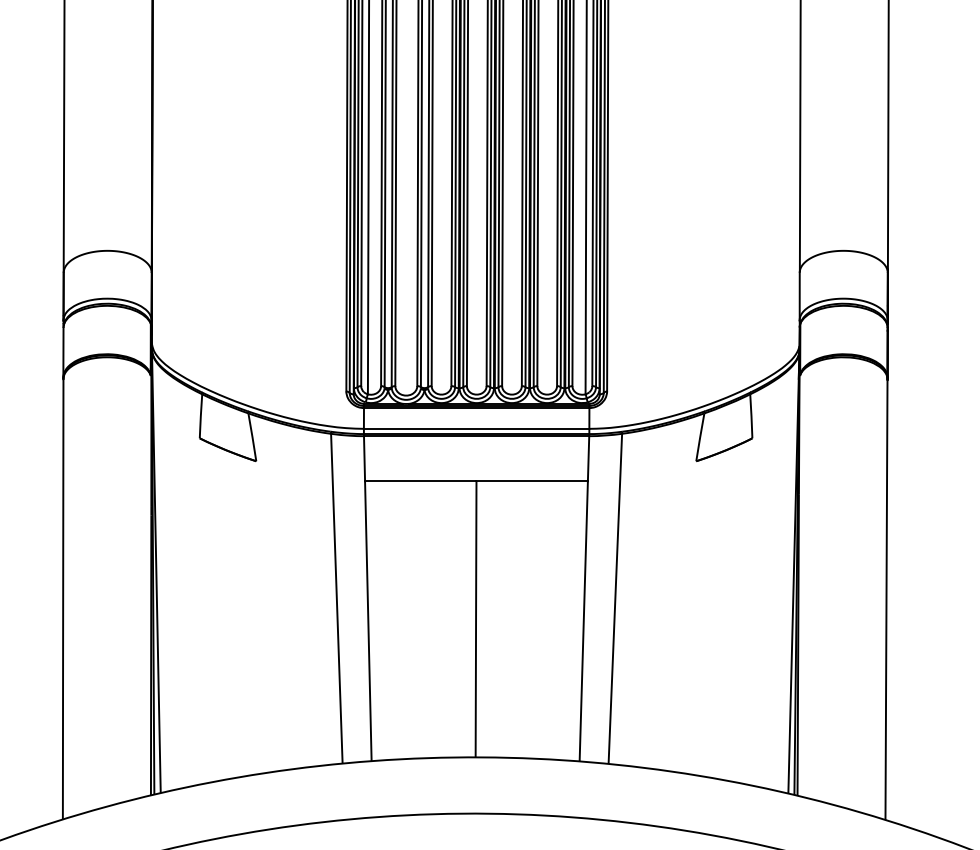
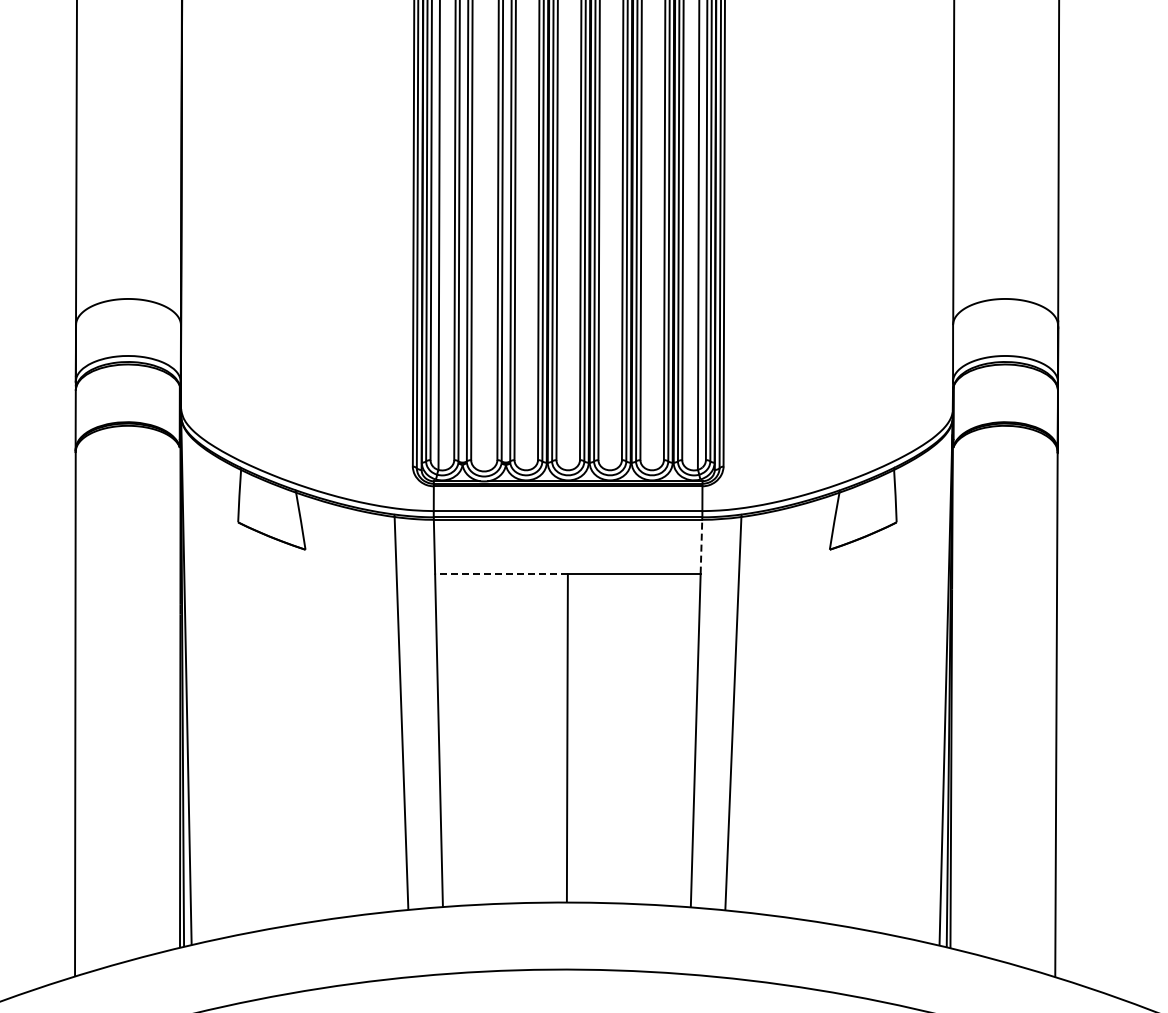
line: (588, 458) -> (701, 546), solid -> dashed
line: (420, 481) -> (501, 573), solid -> dashed

